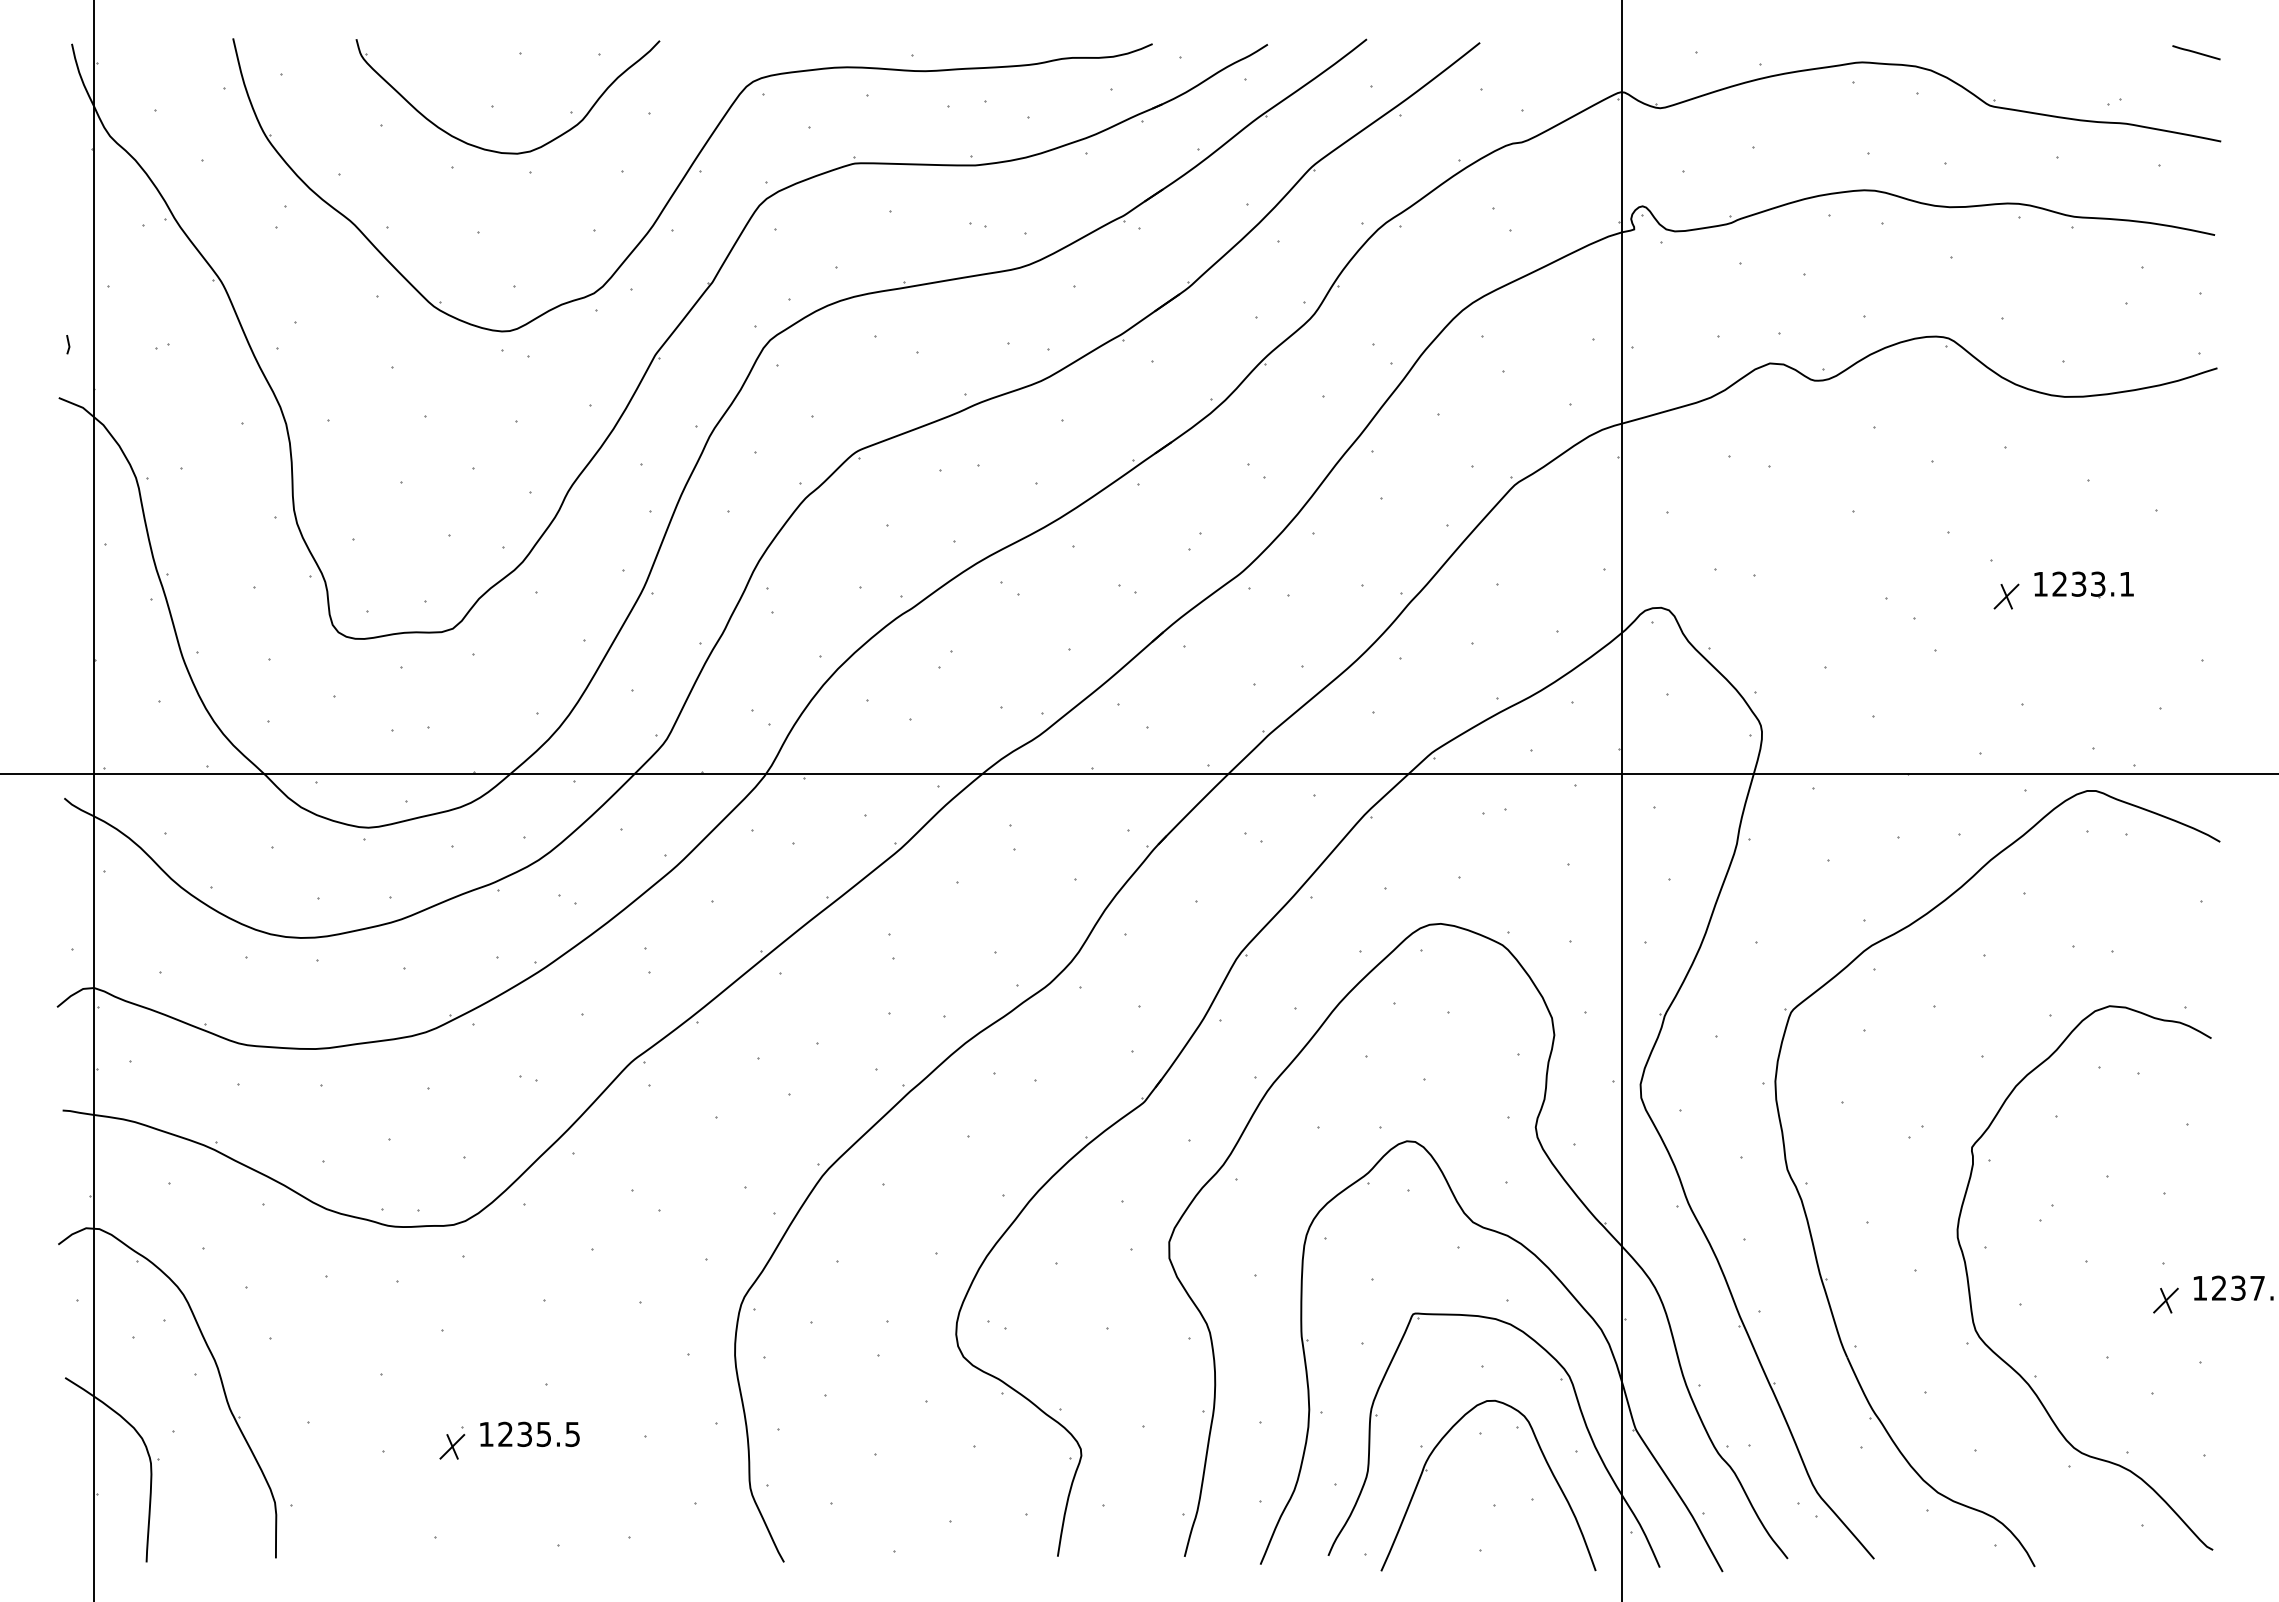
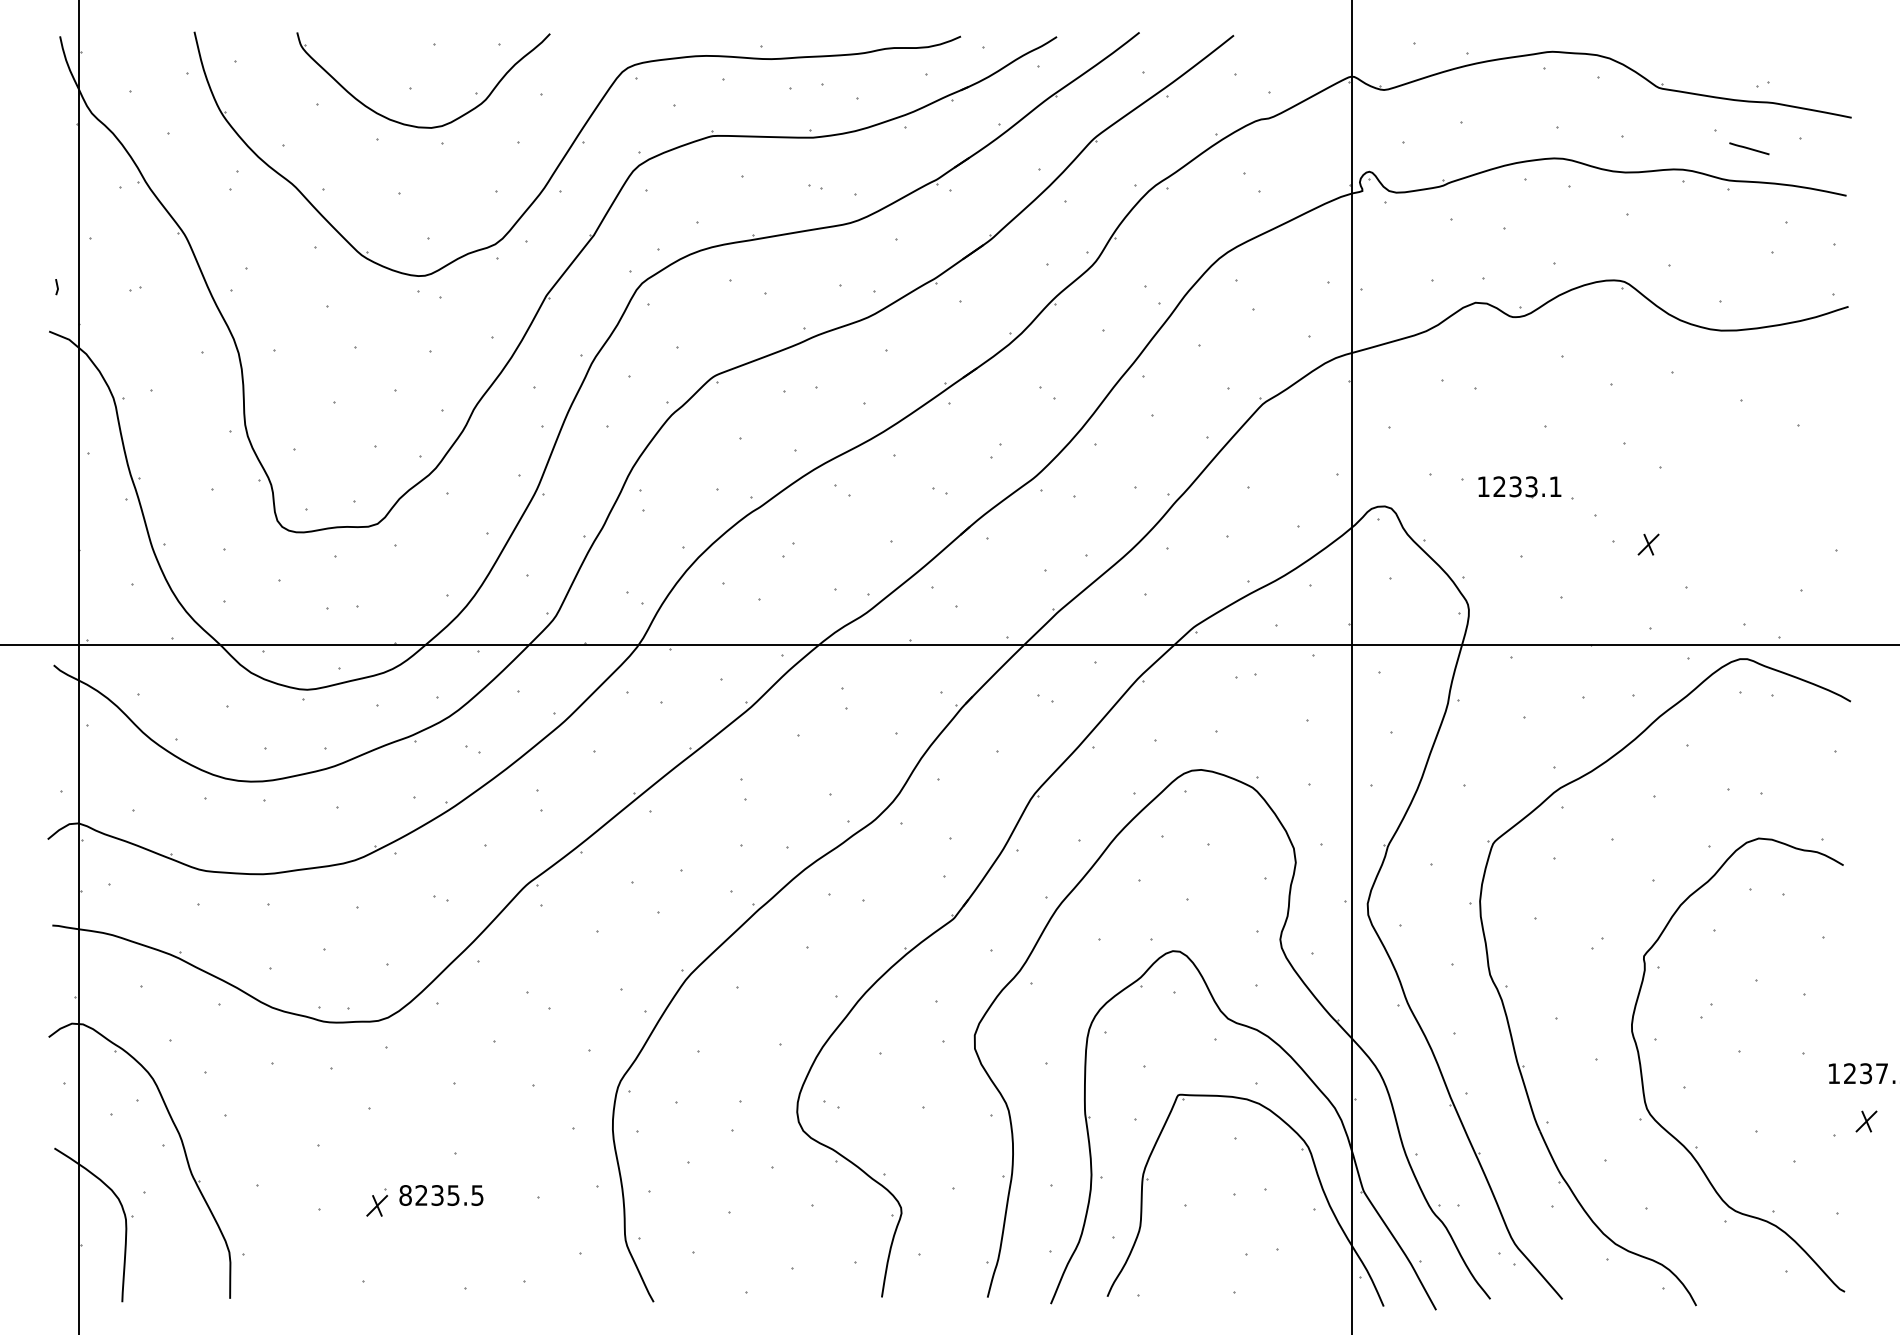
line: (2196, 52) -> (1749, 148), moved
part: (2083, 584) -> (1519, 487), moved
part: (2006, 596) -> (1648, 544), moved
part: (2165, 1300) -> (1866, 1121), moved
text: (486, 1433) -> (405, 1194), 1235.5 -> 8235.5
part: (1543, 1457) -> (1286, 1214), removed

